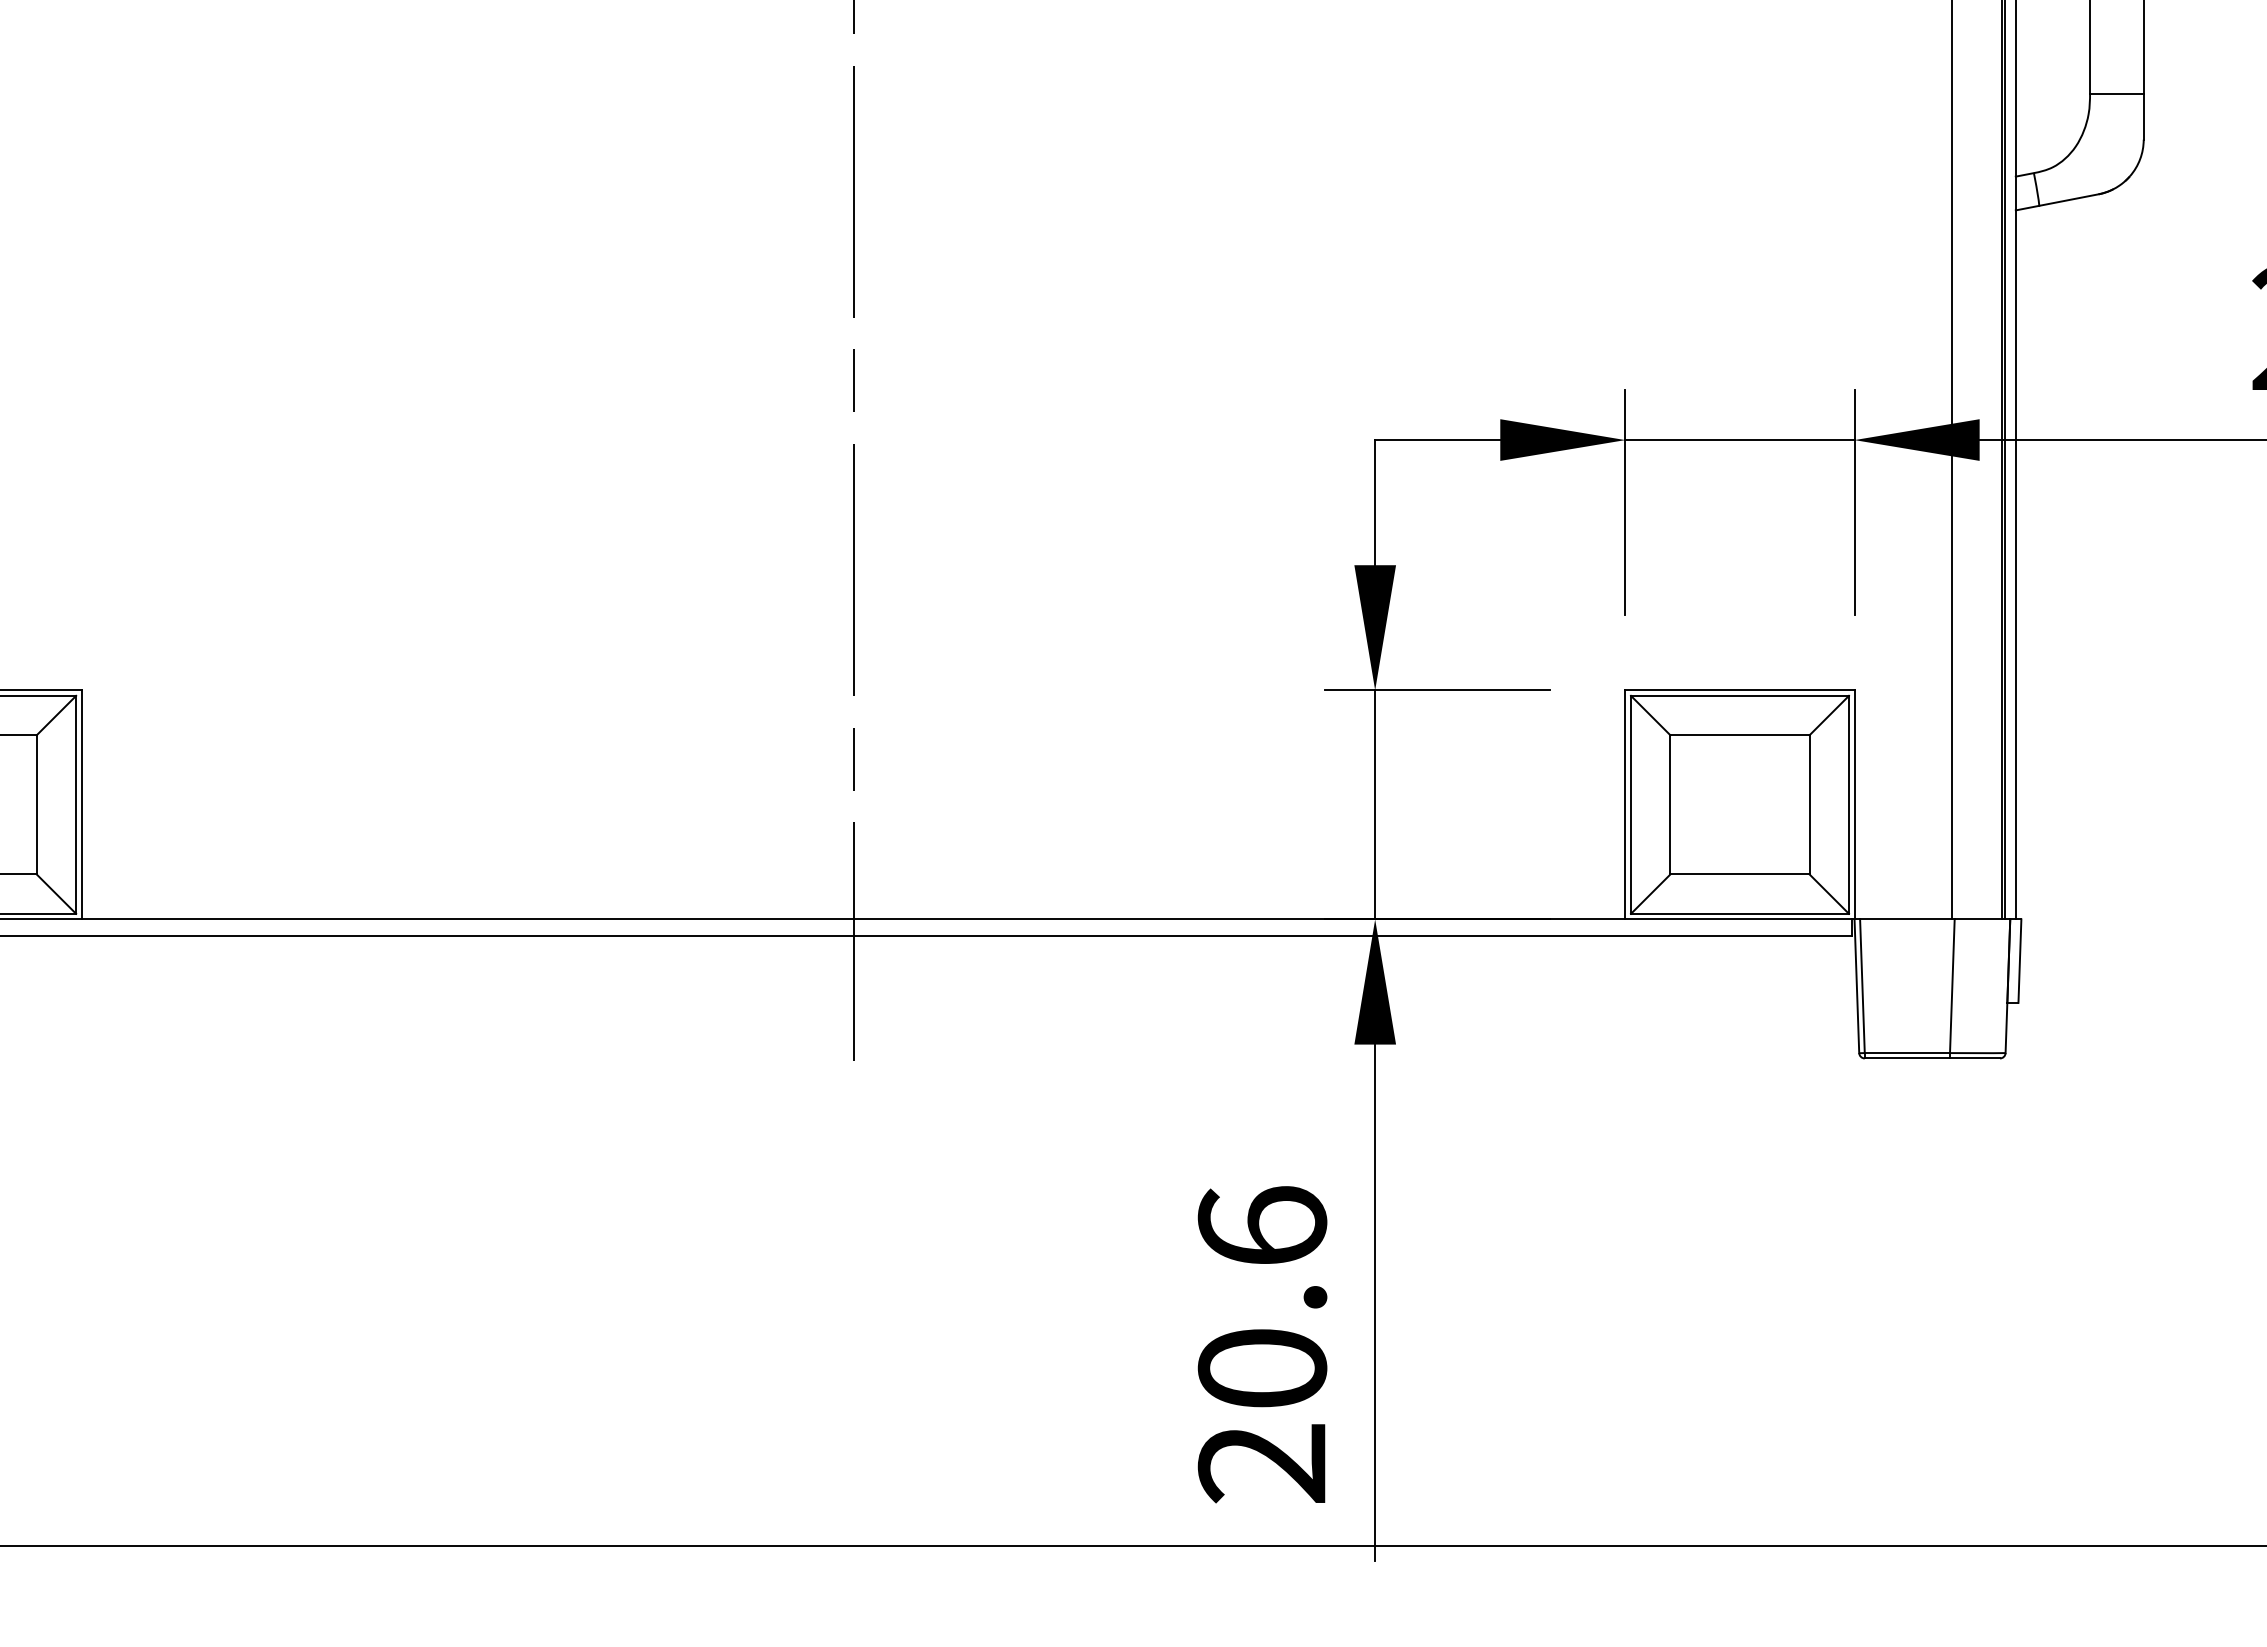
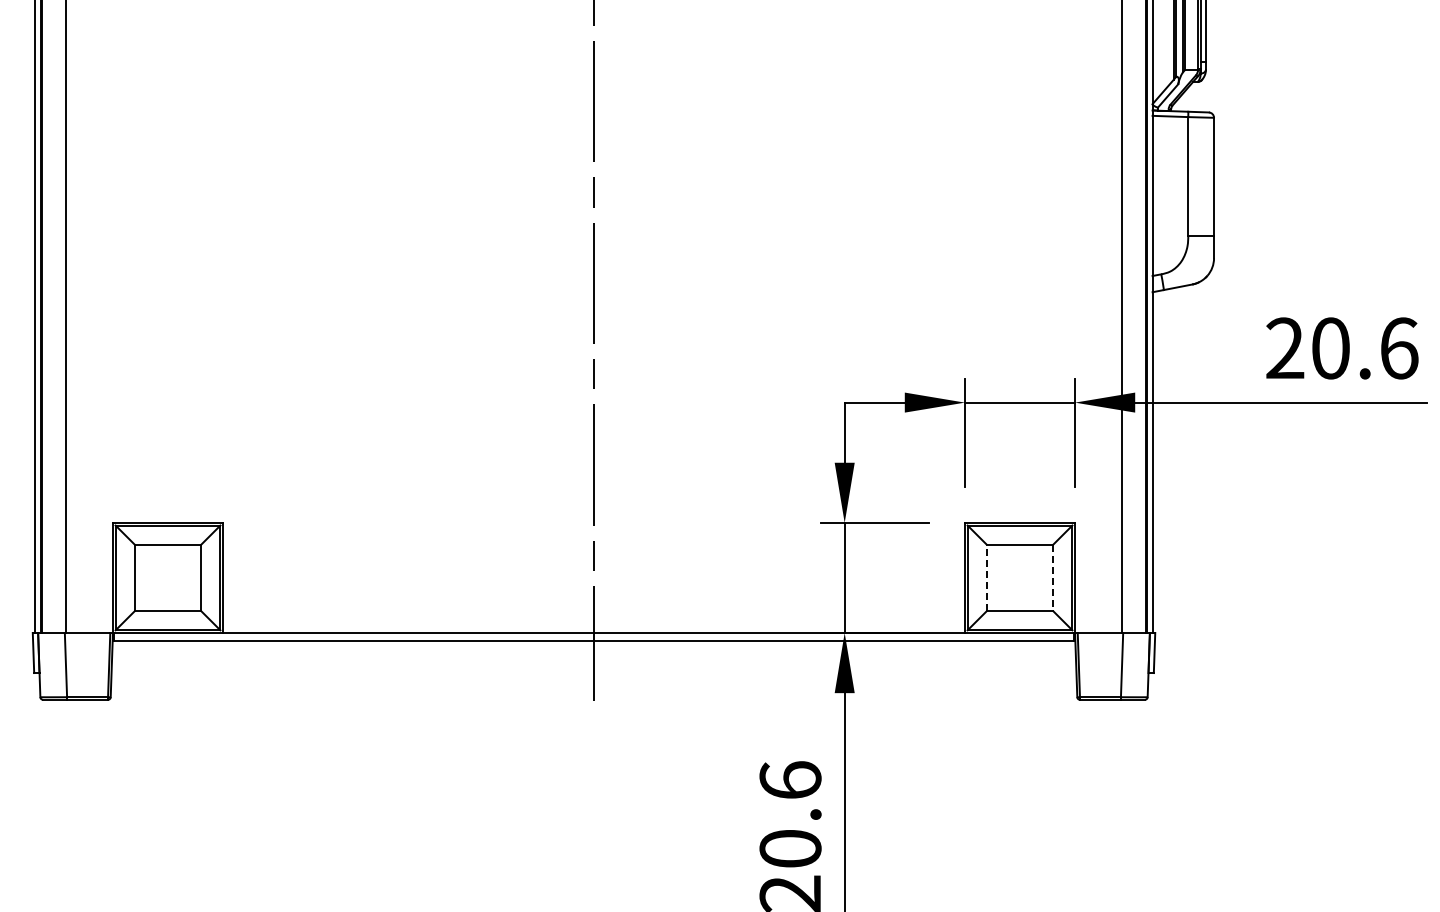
line: (1670, 803) -> (986, 577), solid -> dashed
line: (1809, 806) -> (1053, 578), solid -> dashed

